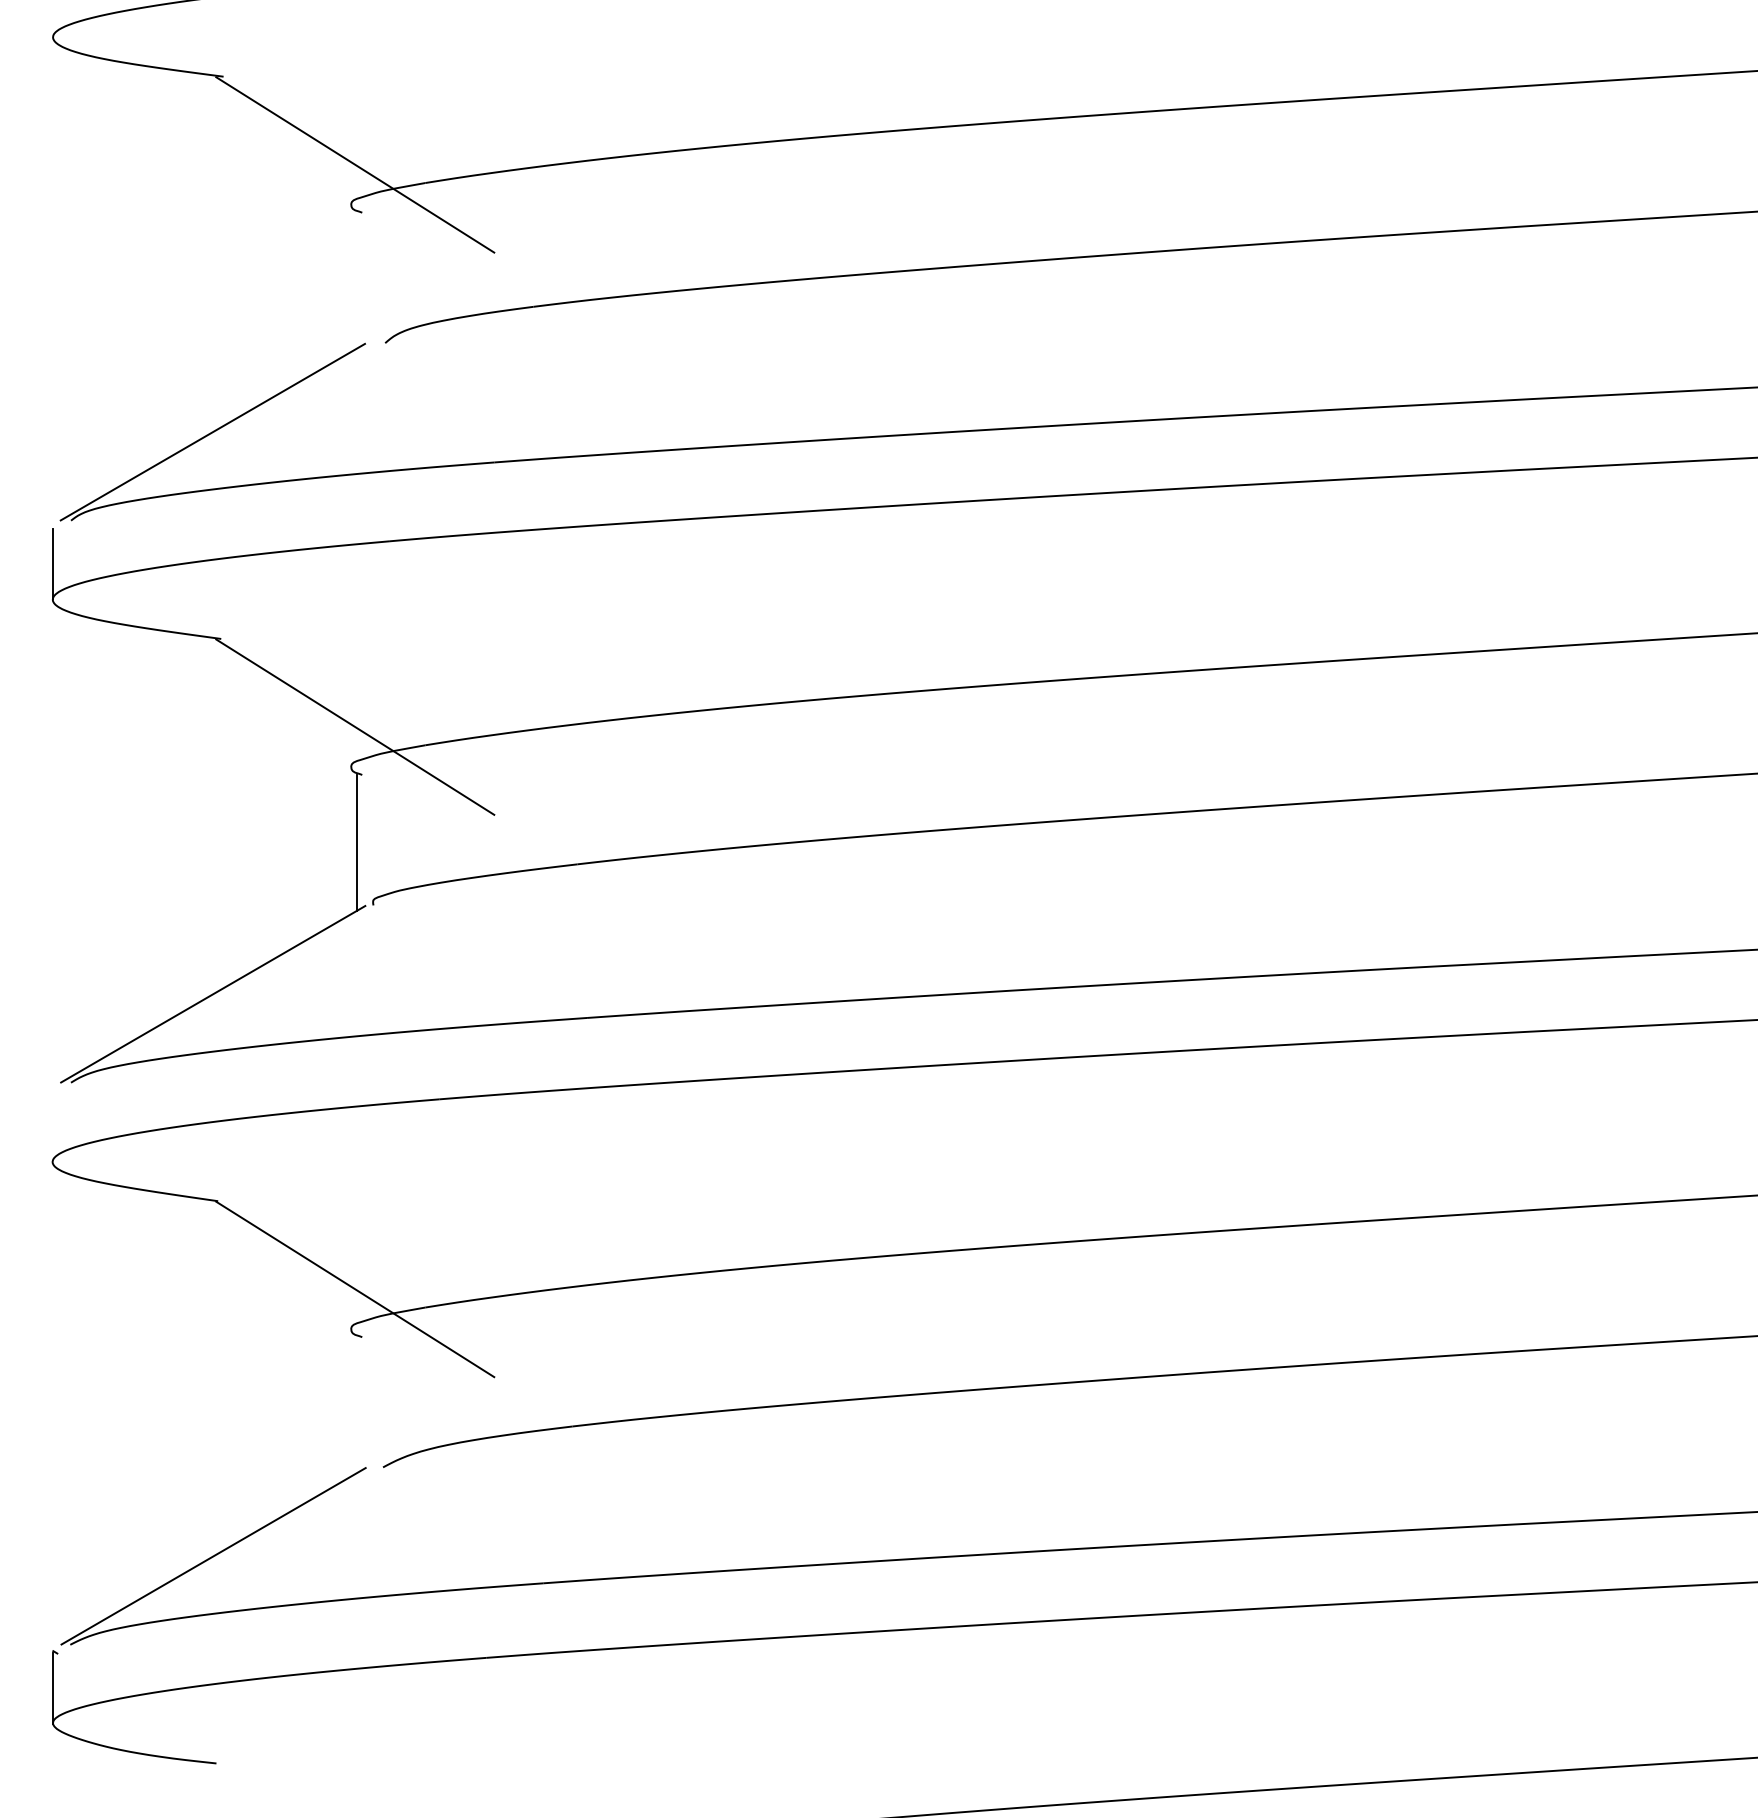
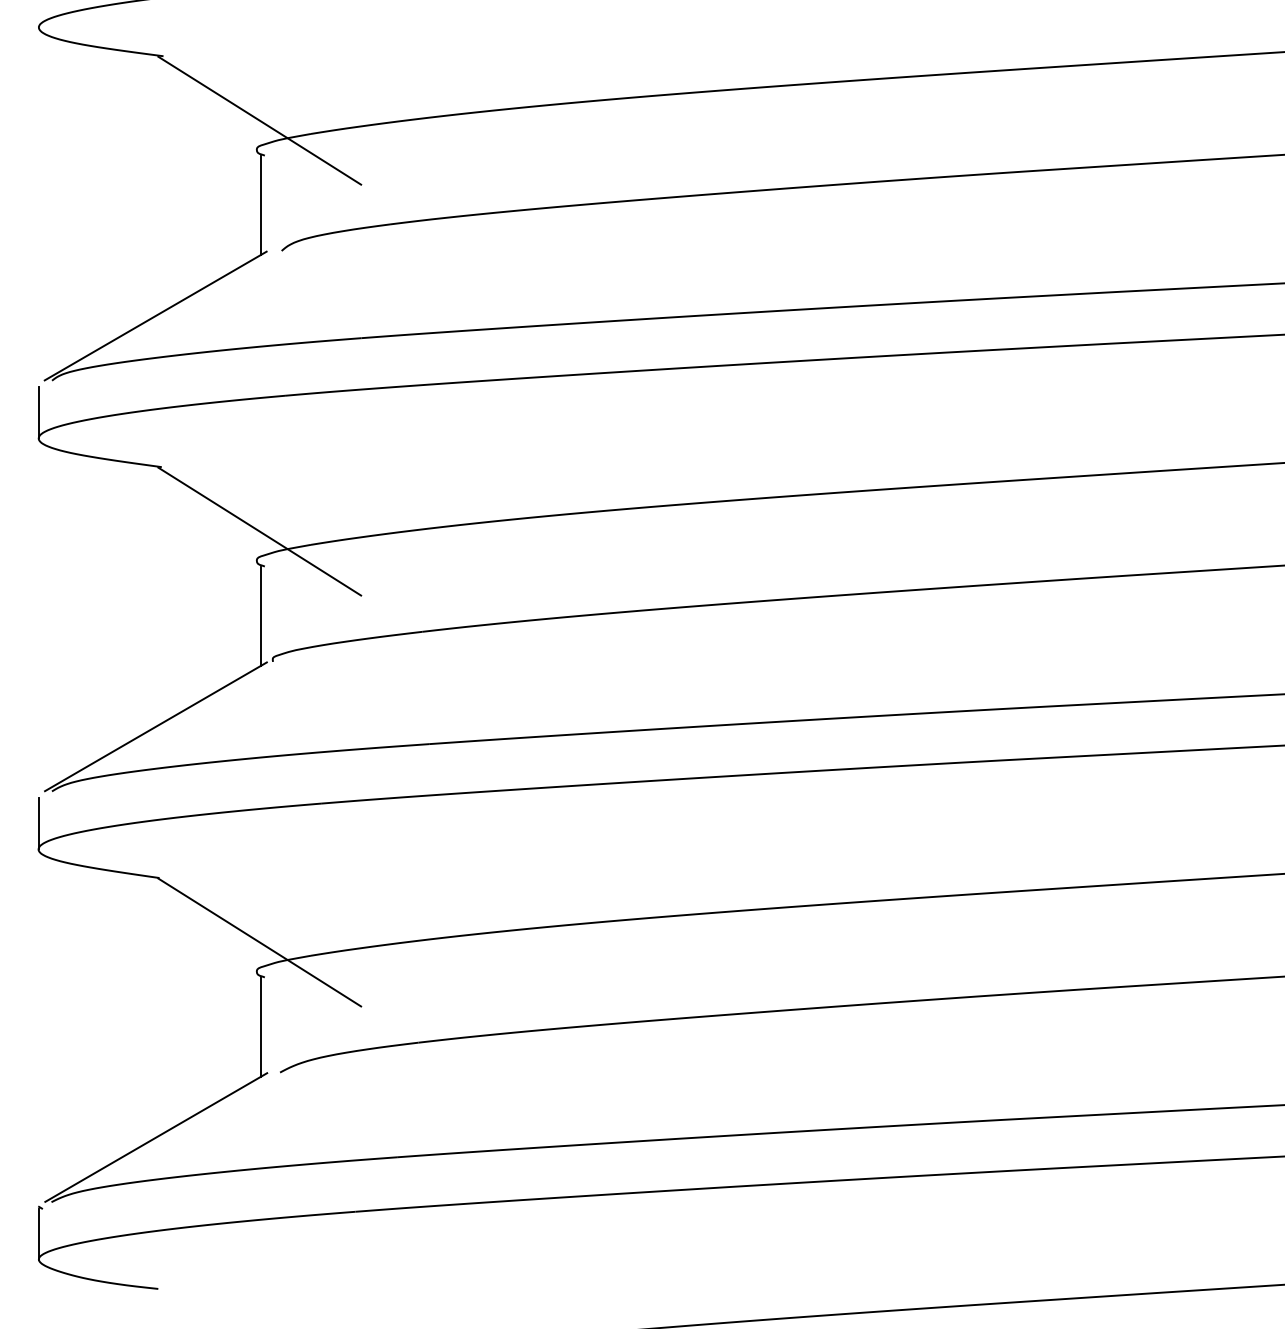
line: (357, 280) -> (261, 205), added
line: (52, 1126) -> (38, 823), added
line: (357, 1405) -> (261, 1027), added

